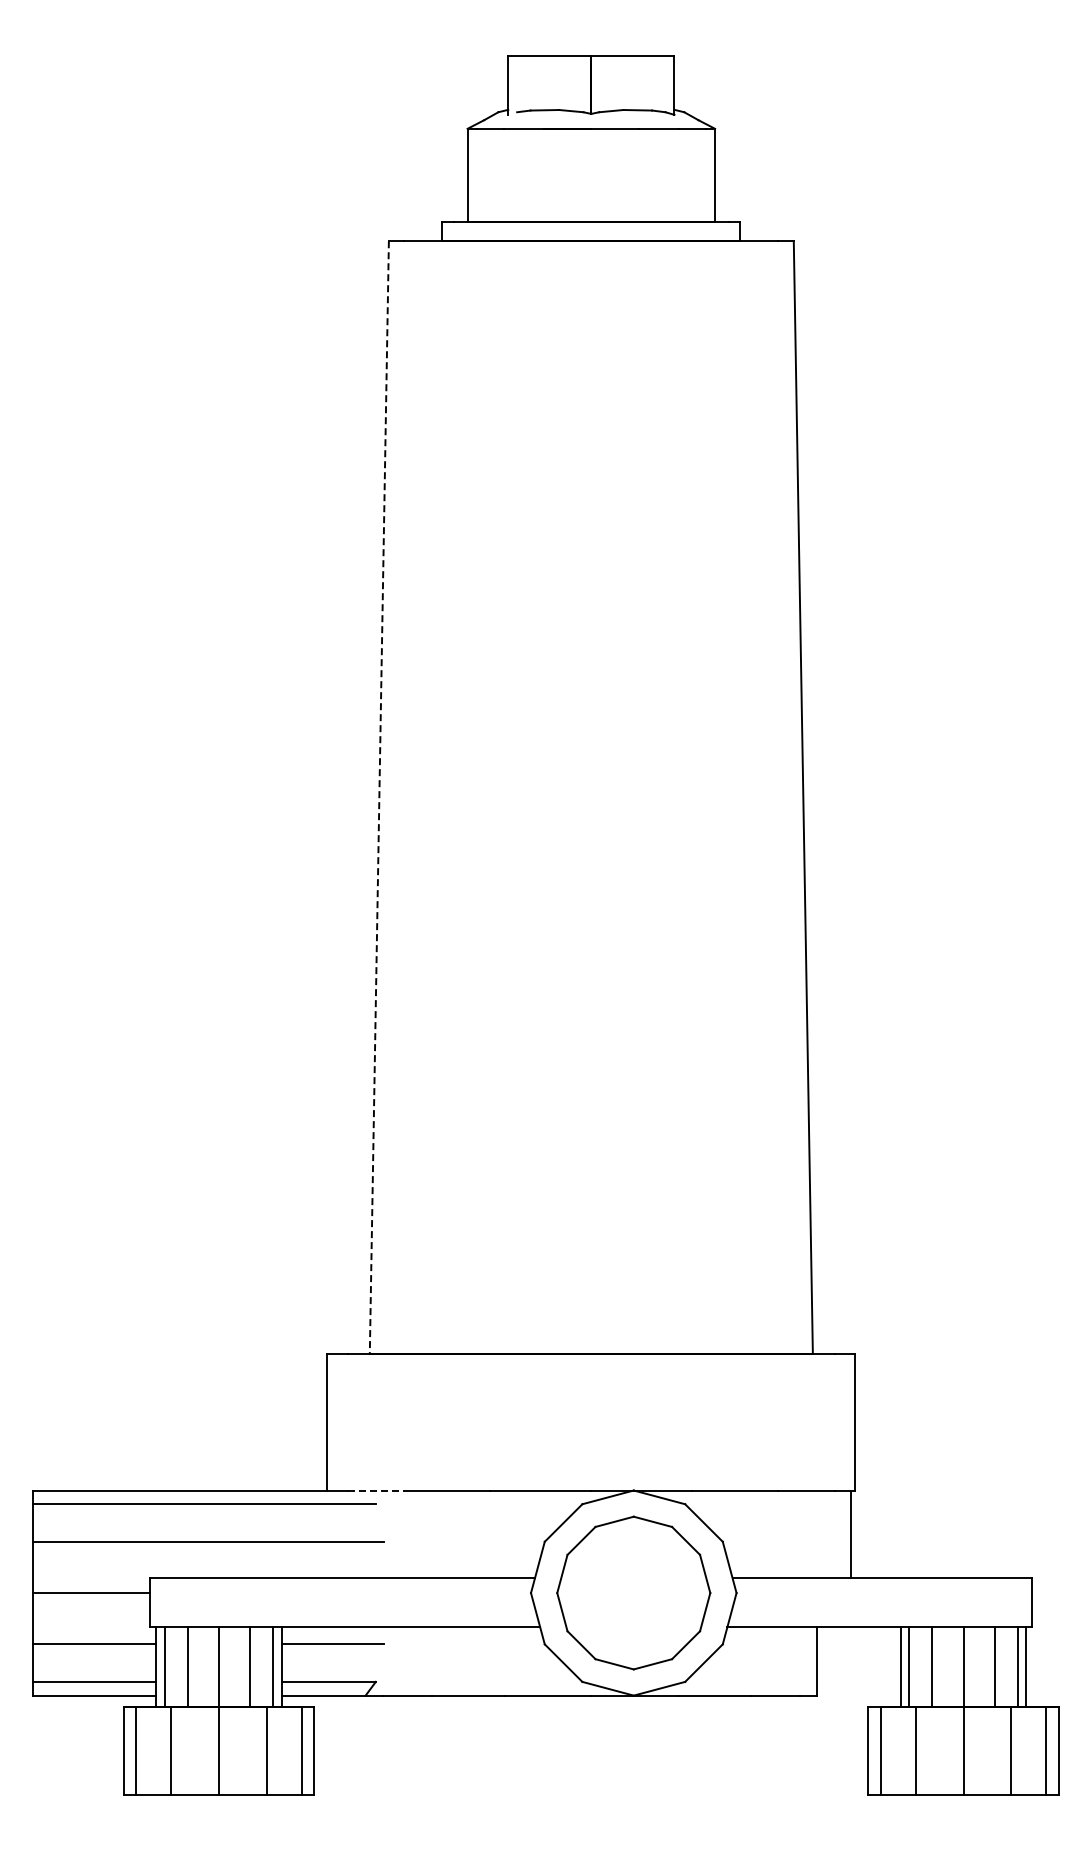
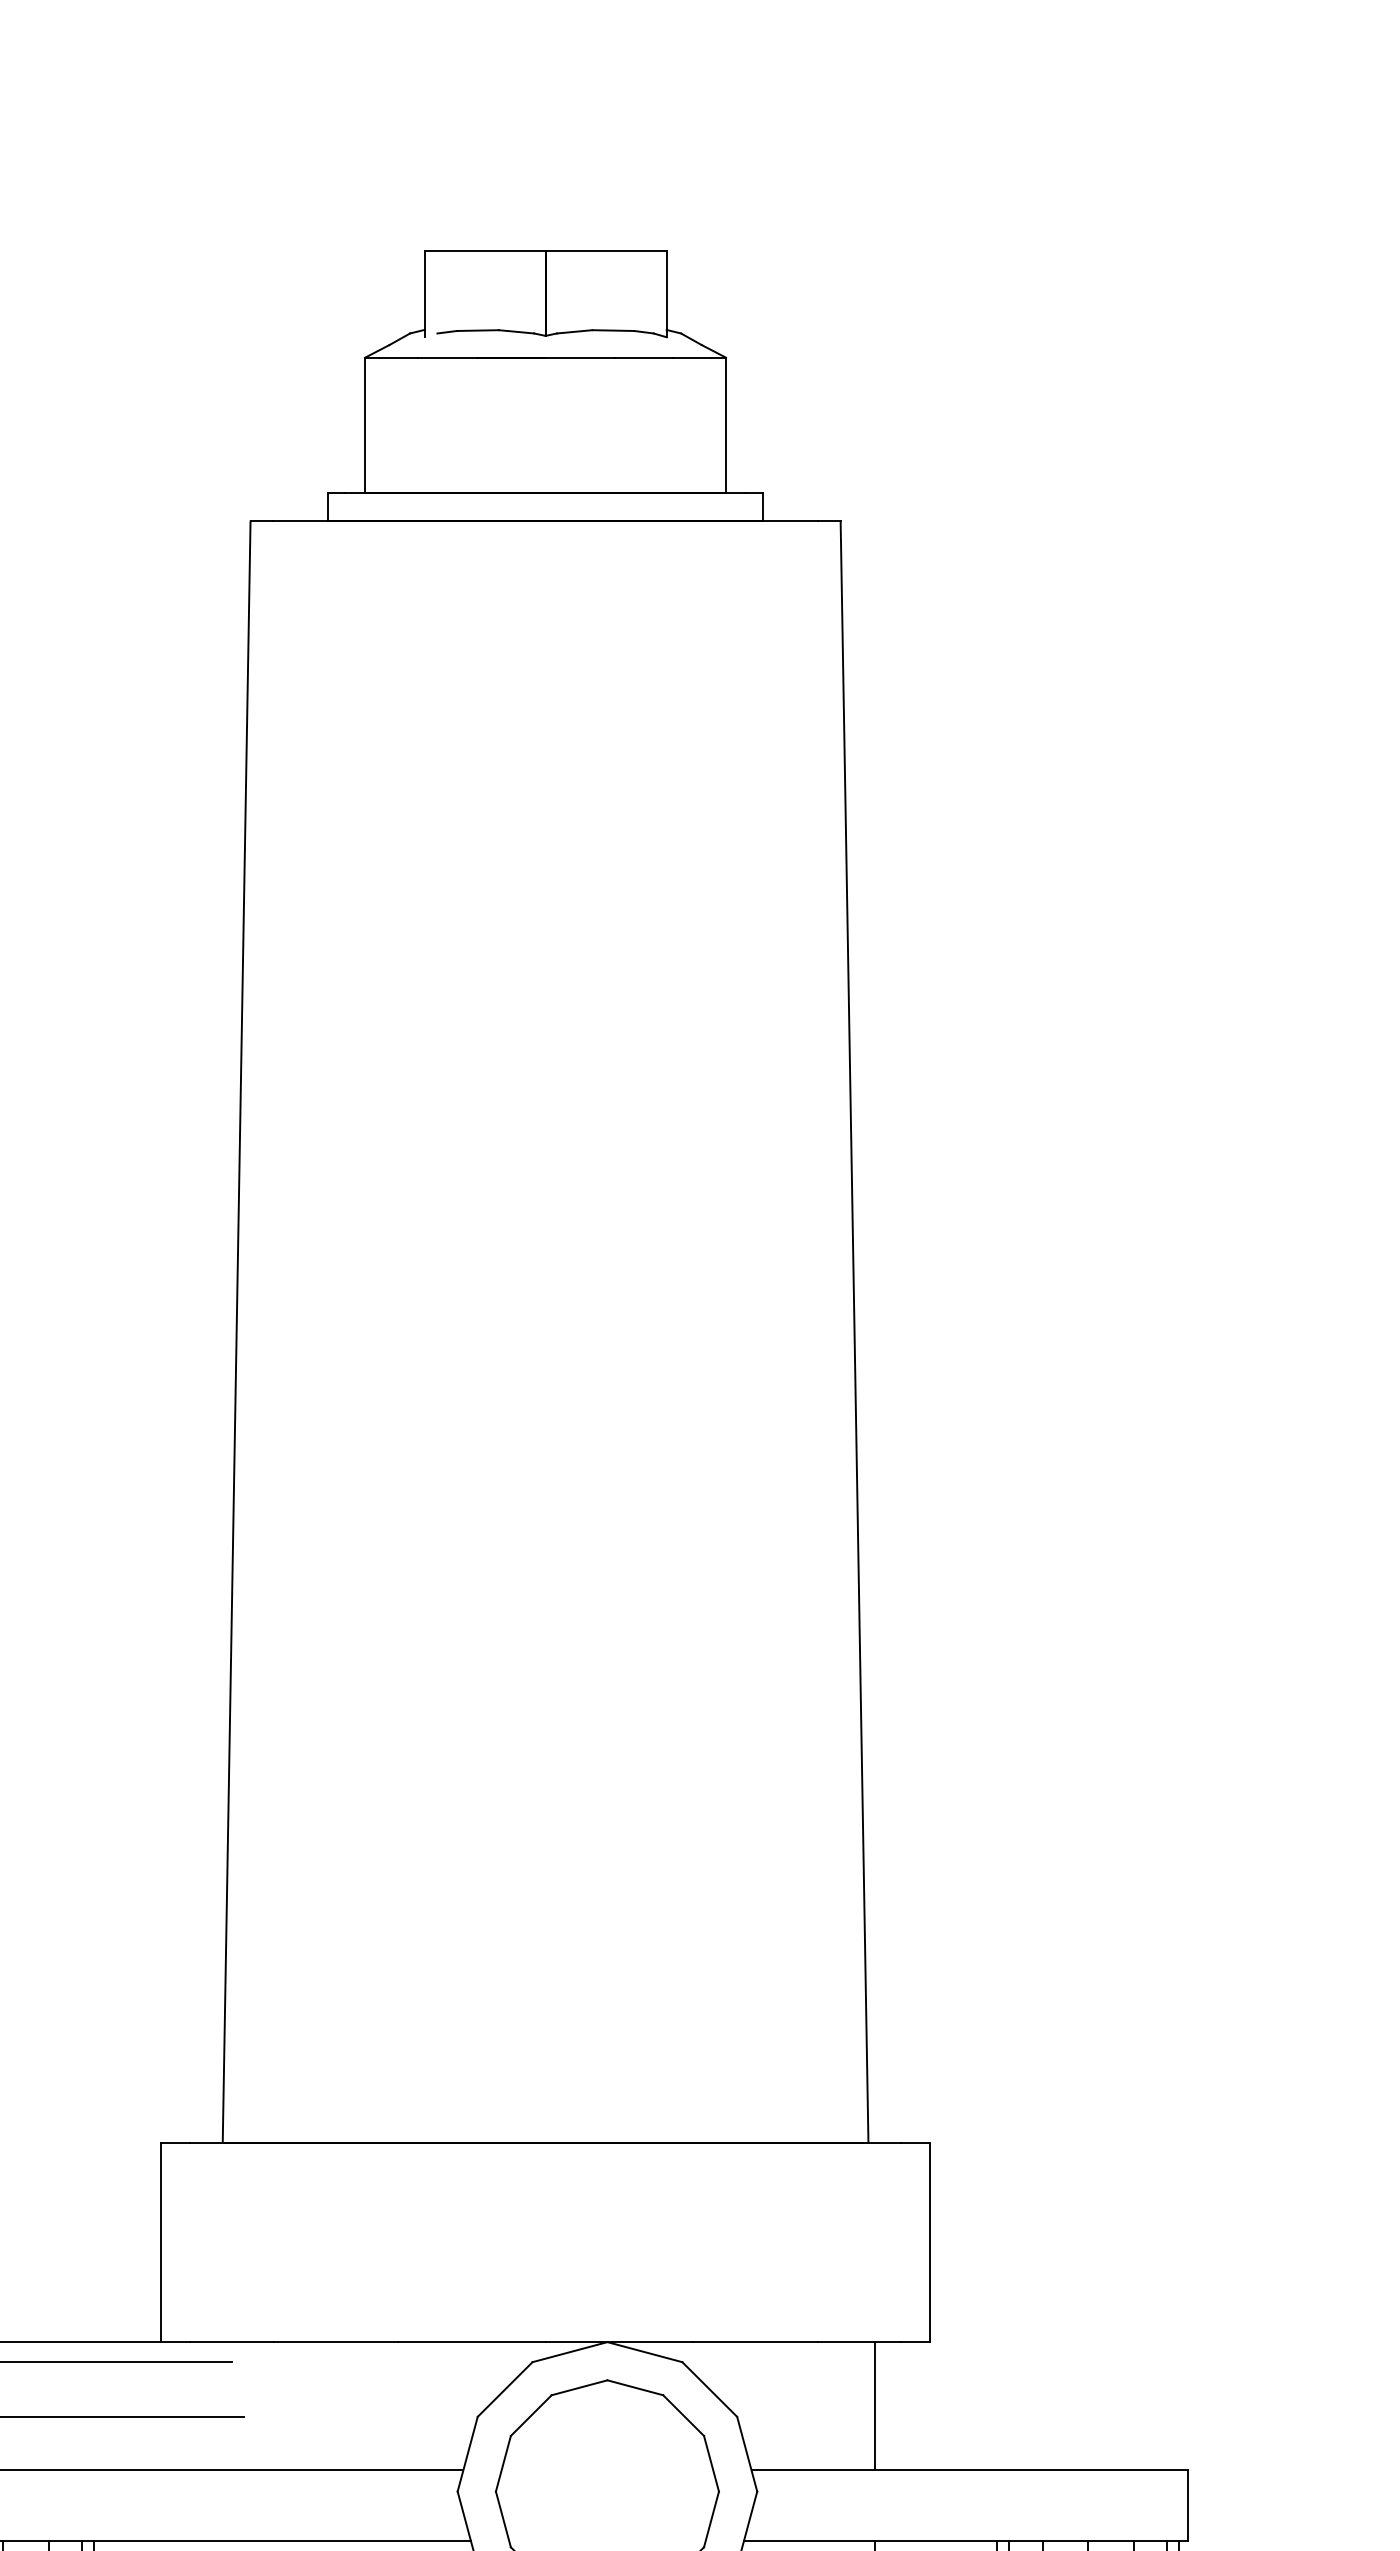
line: (379, 797) -> (236, 1332), dashed -> solid
line: (376, 1490) -> (232, 2342), dashed -> solid
line: (851, 1534) -> (875, 2406), moved

